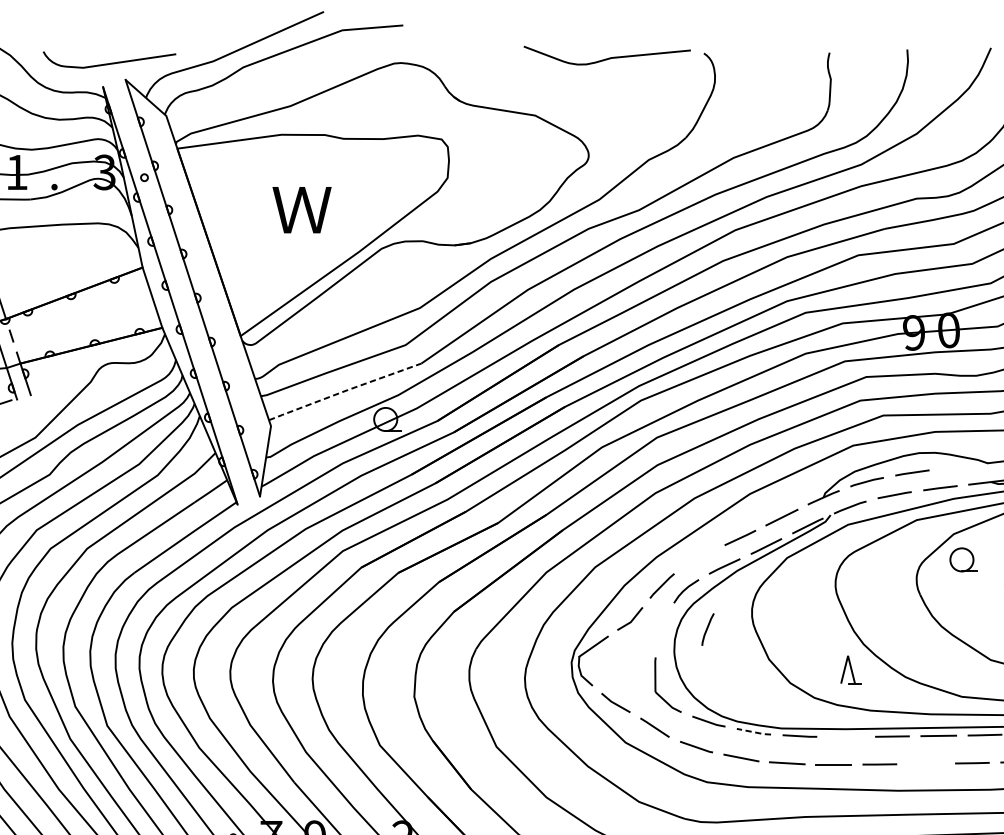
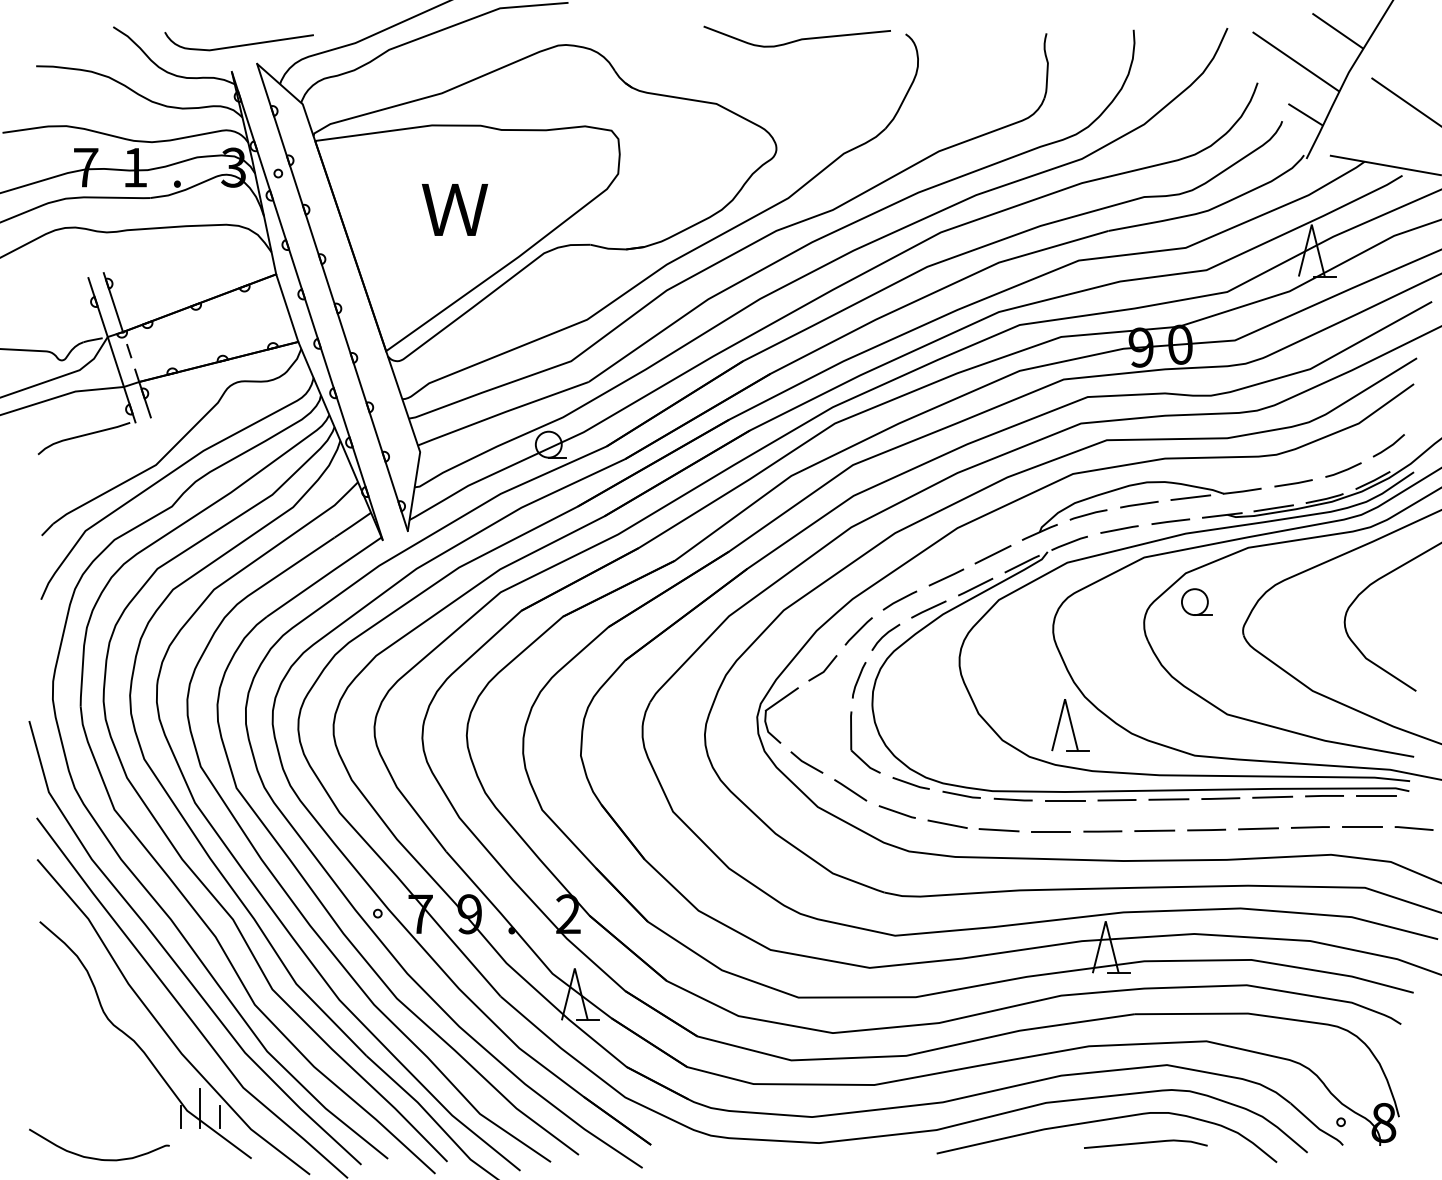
line: (345, 390) -> (503, 412), dashed -> solid
line: (957, 466) -> (1190, 497), added
line: (698, 558) -> (899, 600), added
line: (708, 628) -> (859, 679), moved
part: (850, 669) -> (1070, 725), size x1.67
line: (753, 732) -> (961, 795), dashed -> solid
line: (845, 736) -> (1064, 800), added
line: (925, 763) -> (1154, 830), added

